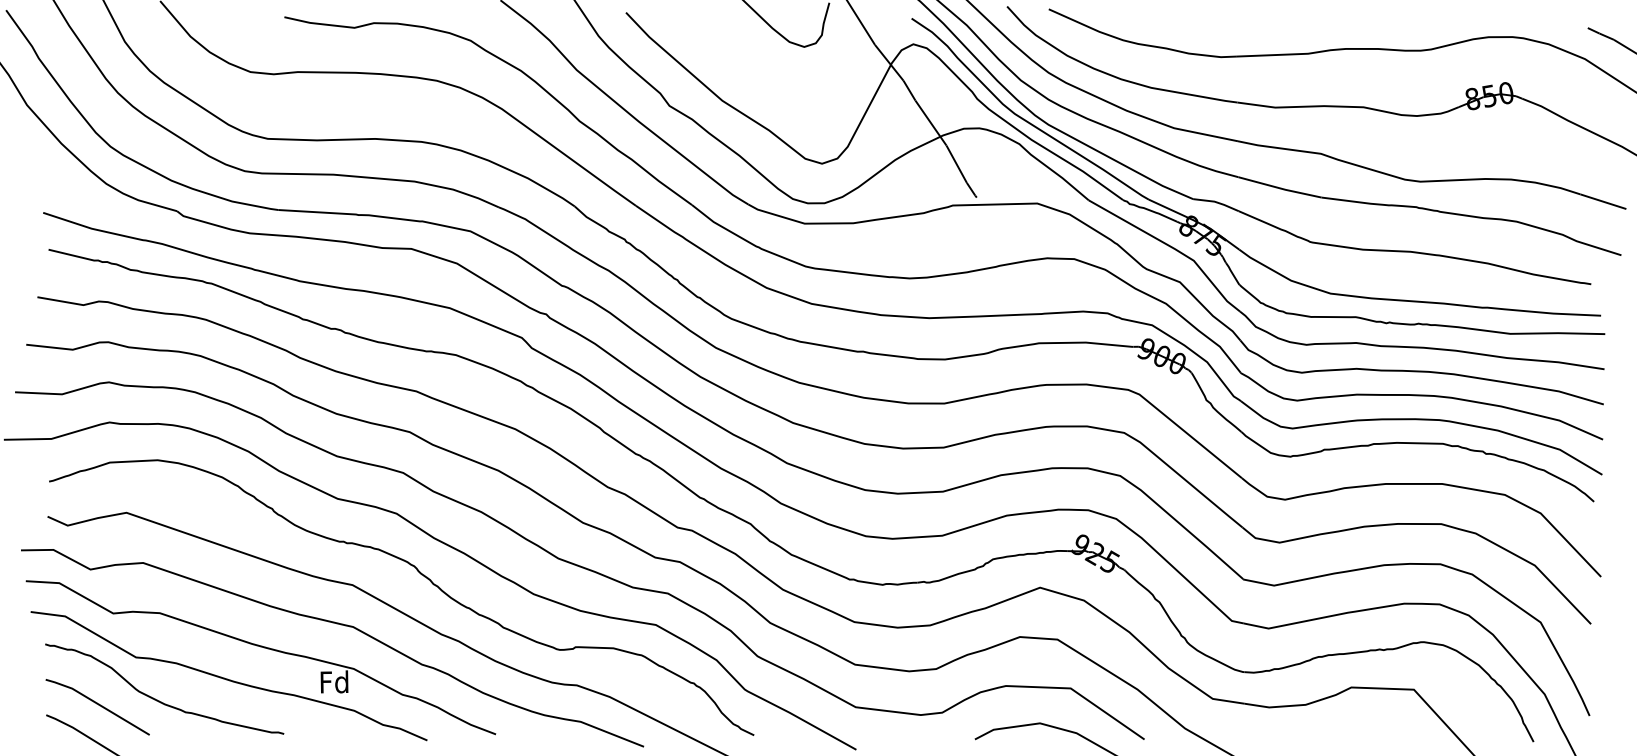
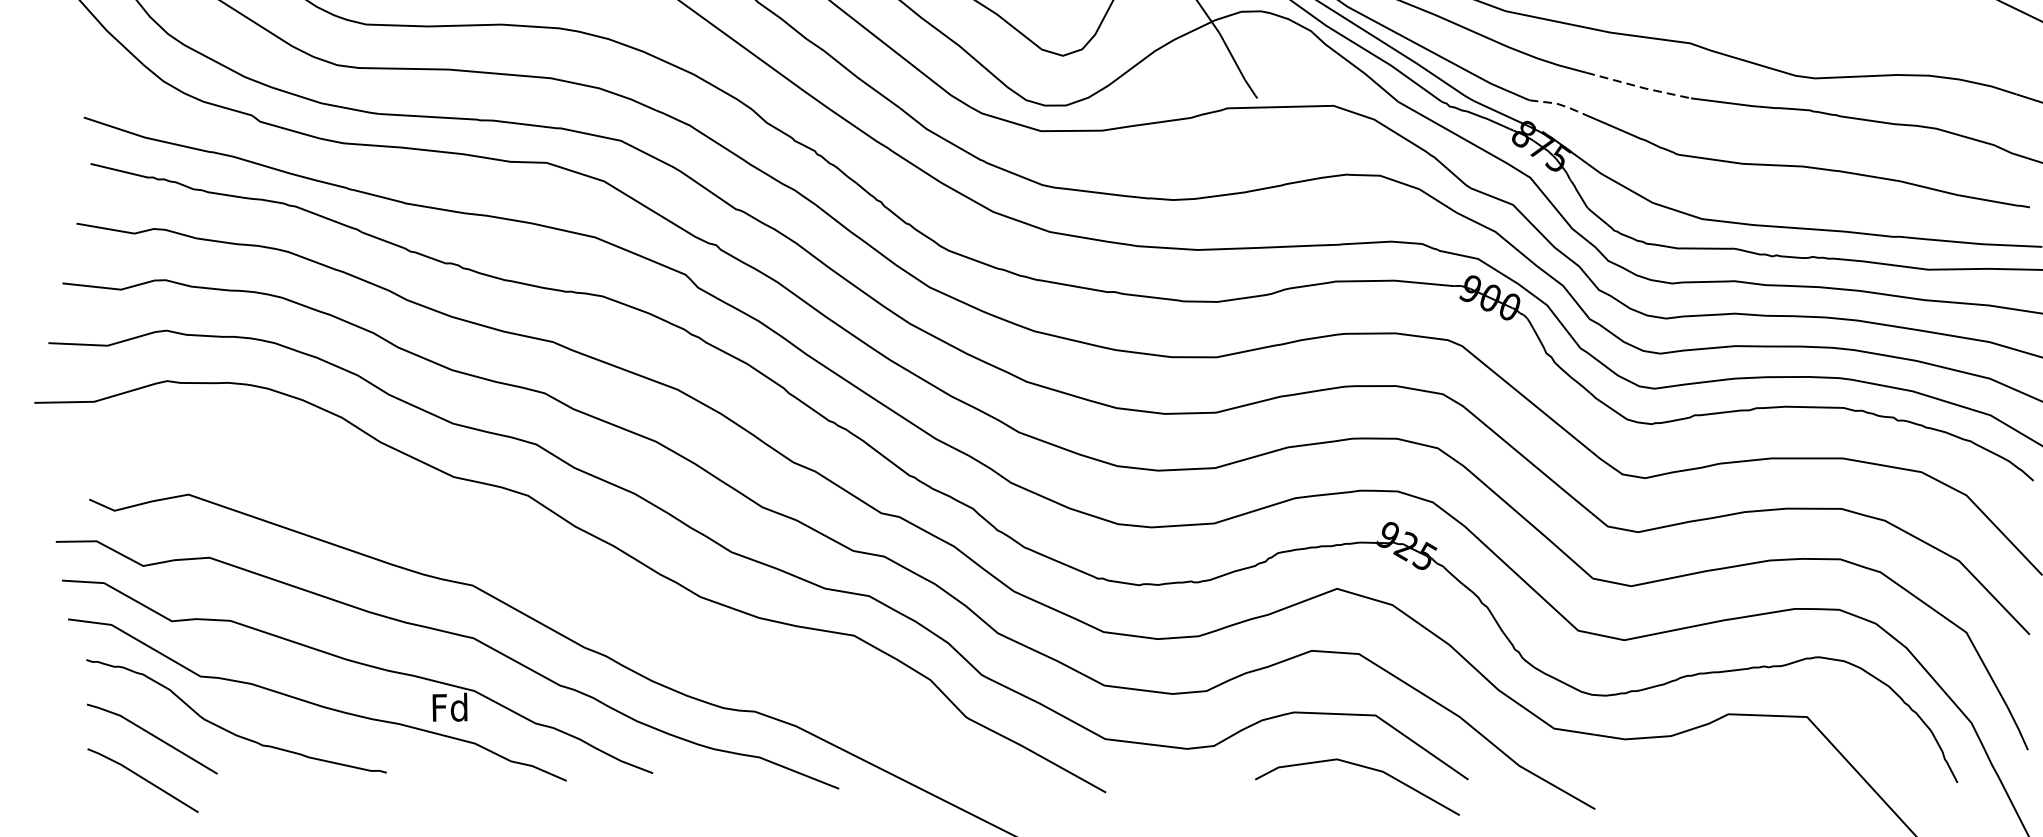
line: (1280, 188) -> (1639, 86), solid -> dashed
line: (1217, 202) -> (1560, 104), solid -> dashed
curve: (421, 575) -> (559, 573), removed

